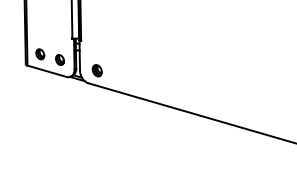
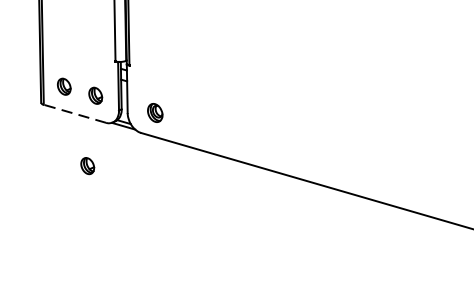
line: (46, 71) -> (74, 114), solid -> dashed
part: (54, 103) -> (86, 165), added

